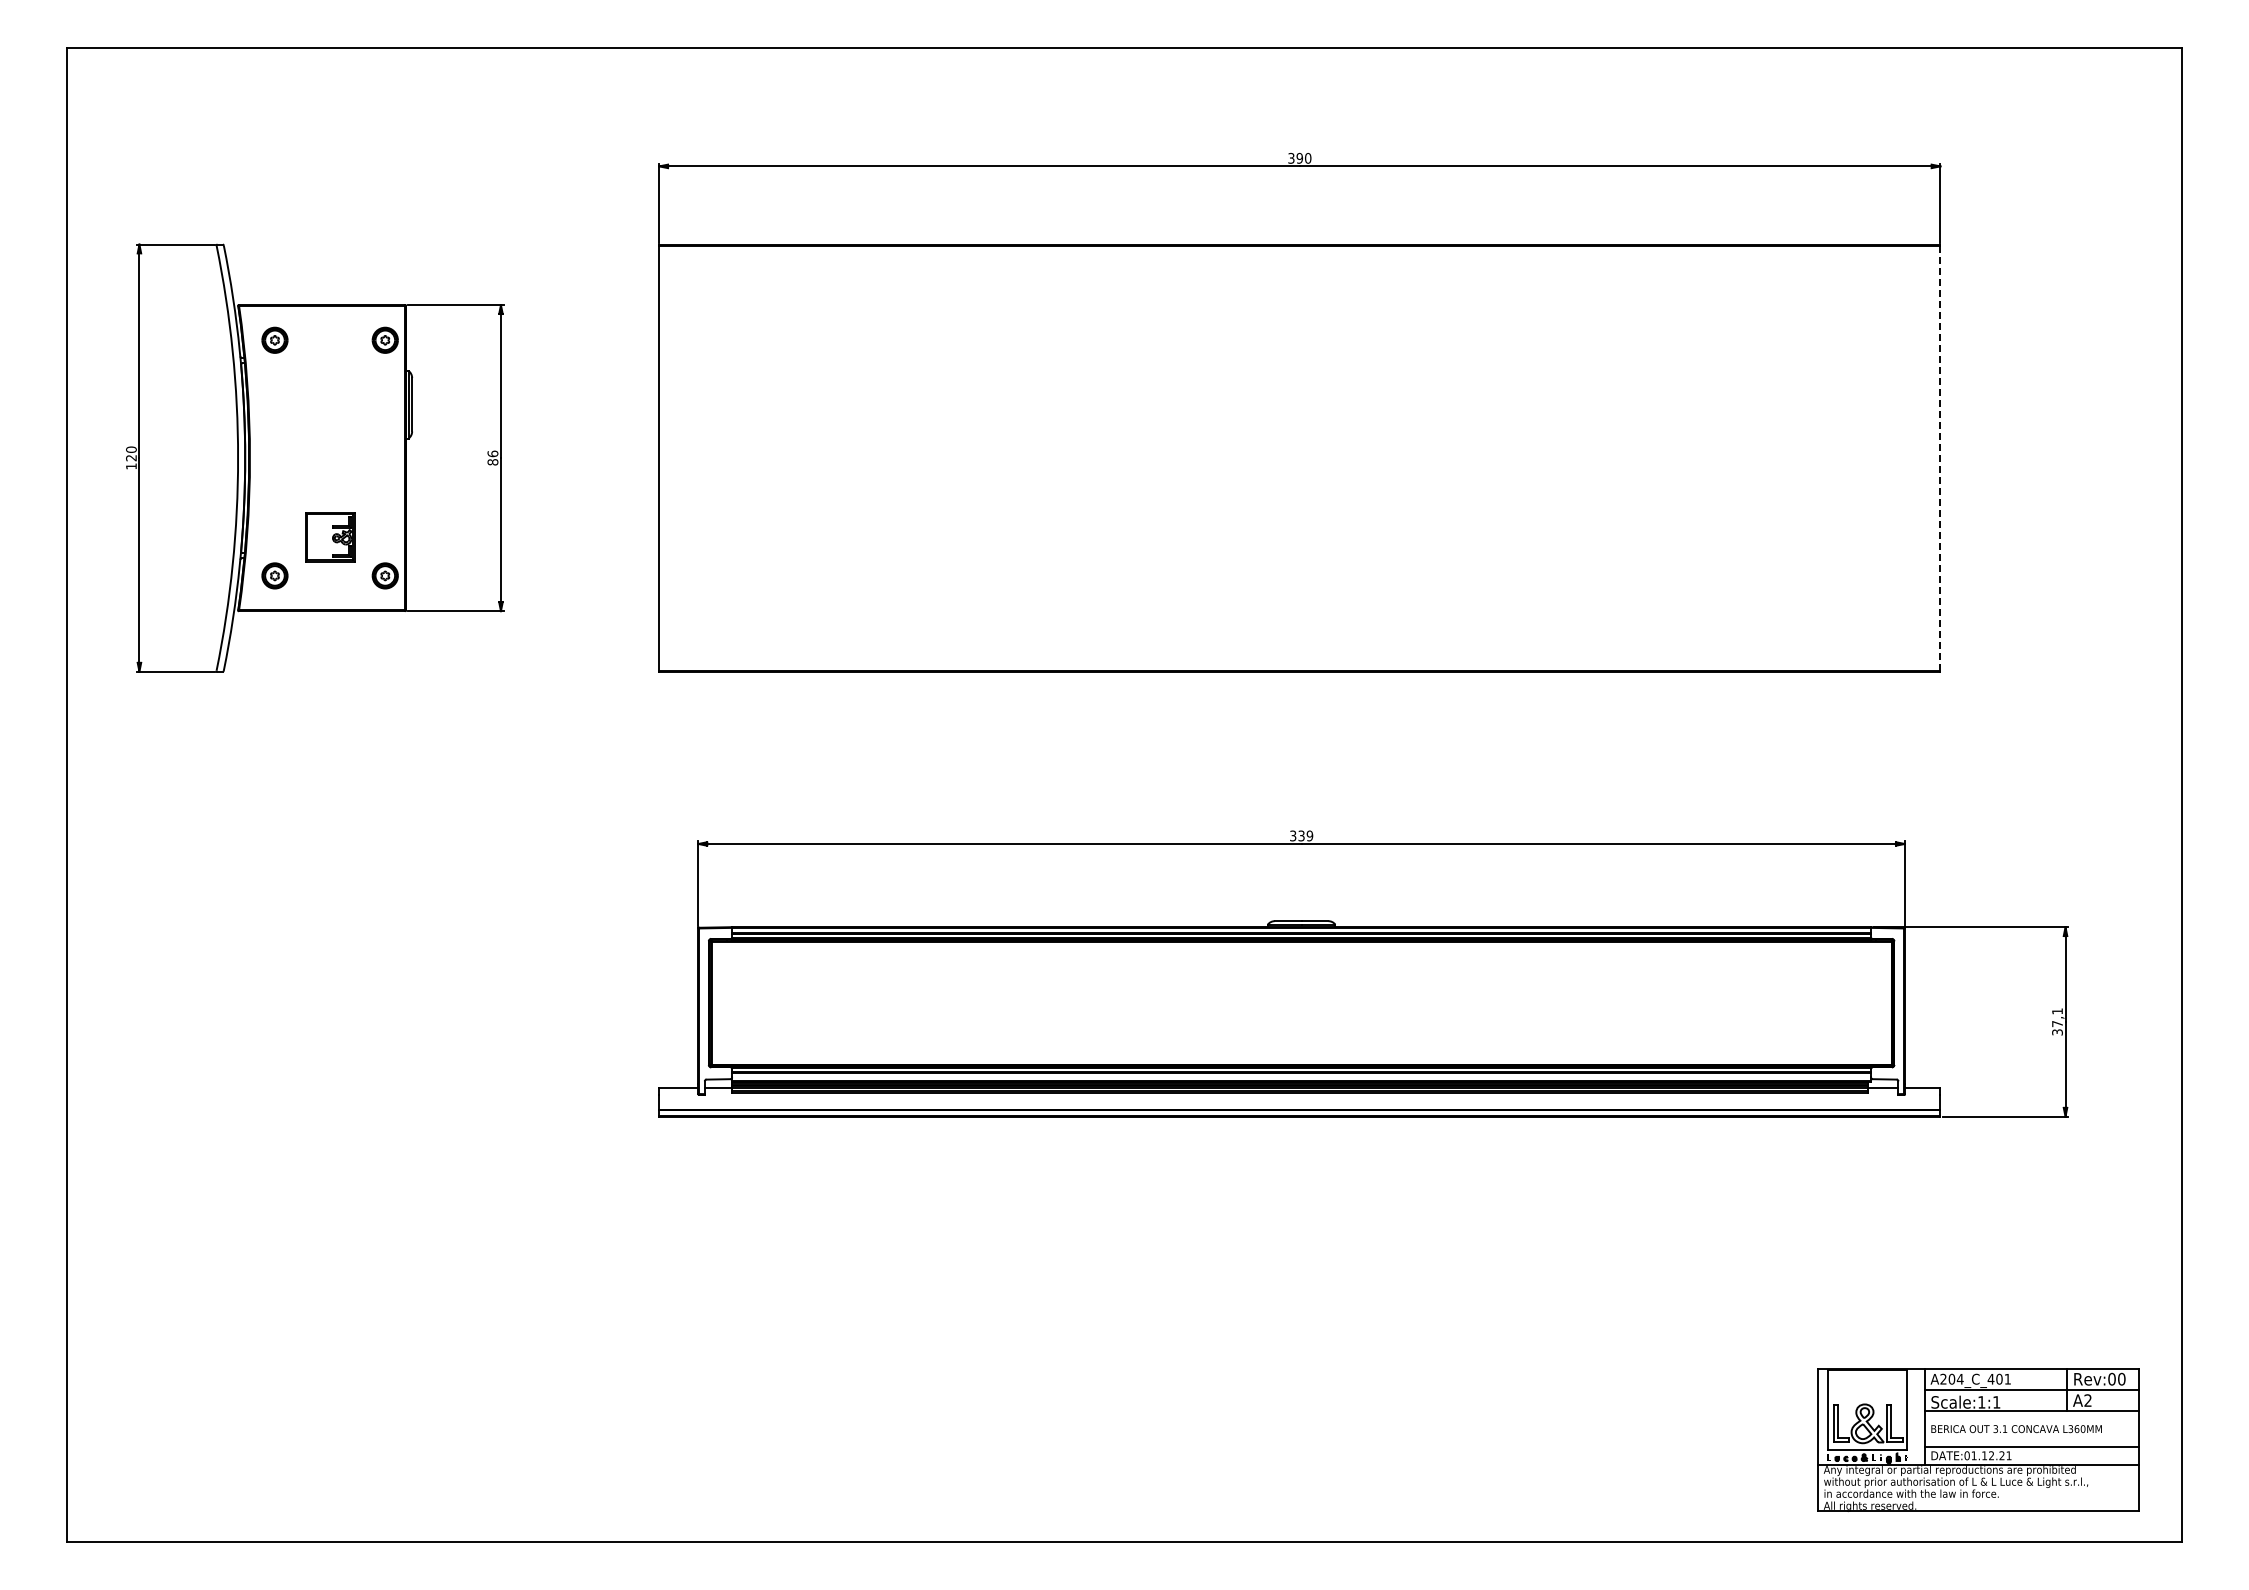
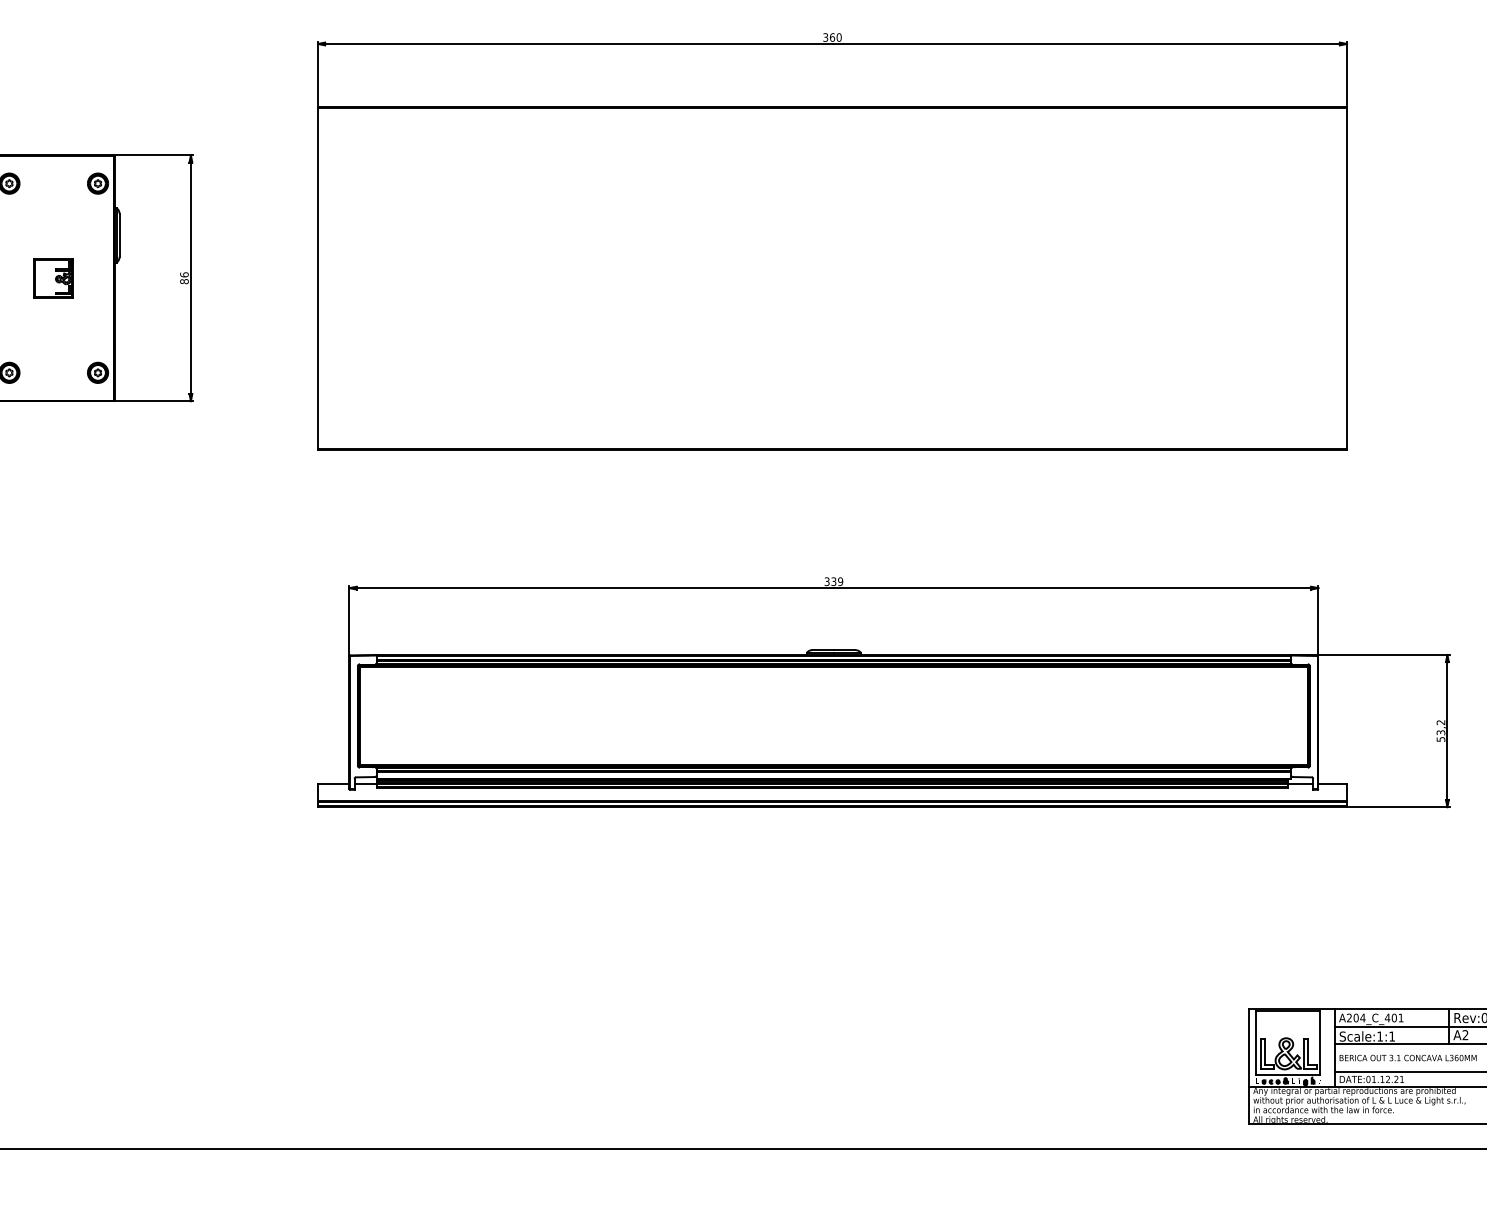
text: (1299, 158) -> (832, 37), 390 -> 360
line: (1940, 457) -> (1347, 277), dashed -> solid
part: (330, 537) -> (54, 278), moved
text: (2057, 1021) -> (1440, 730), 37,1 -> 53,2

